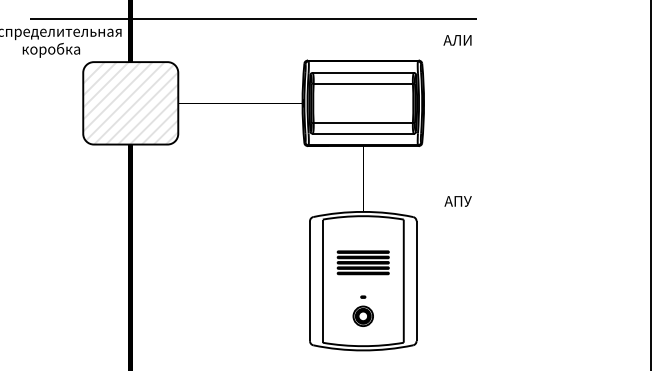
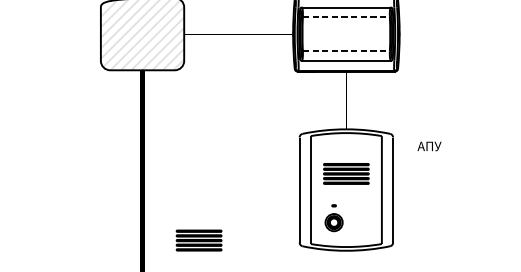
line: (363, 83) -> (346, 16), solid -> dashed
line: (363, 123) -> (346, 51), solid -> dashed
text: (457, 201) -> (428, 146), moved
part: (362, 310) -> (333, 217), moved
part: (194, 338) -> (198, 240), added

